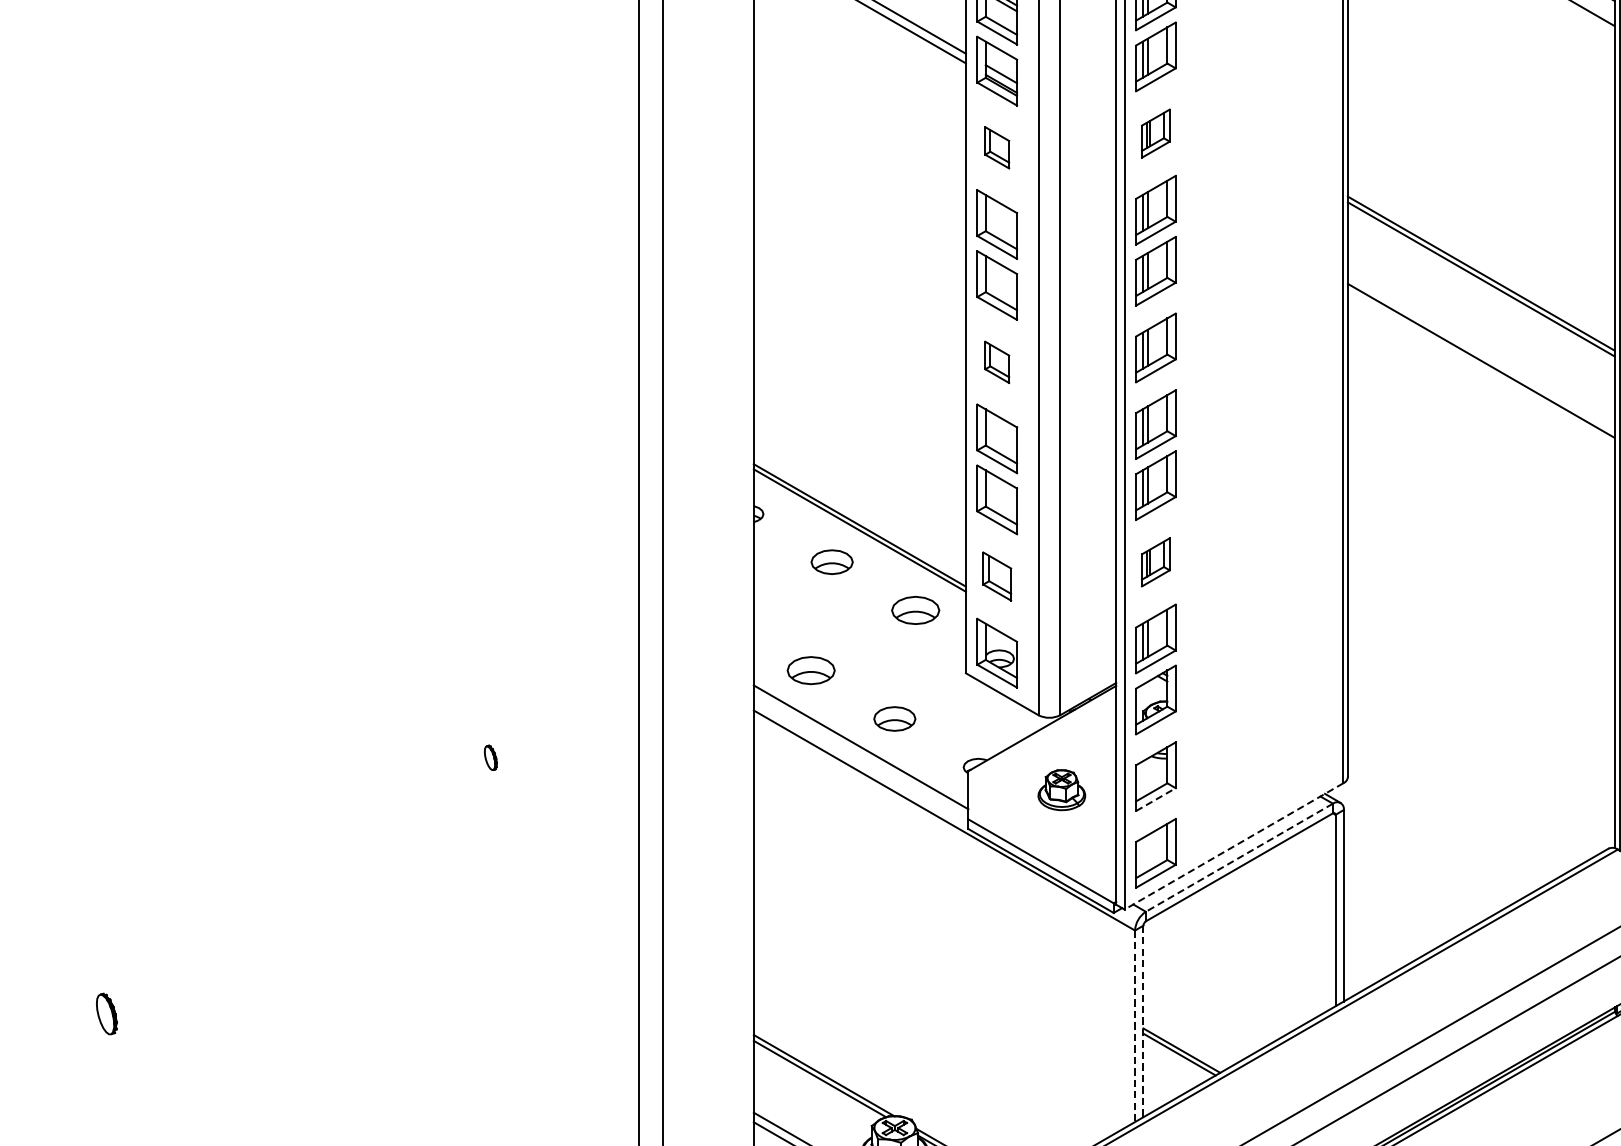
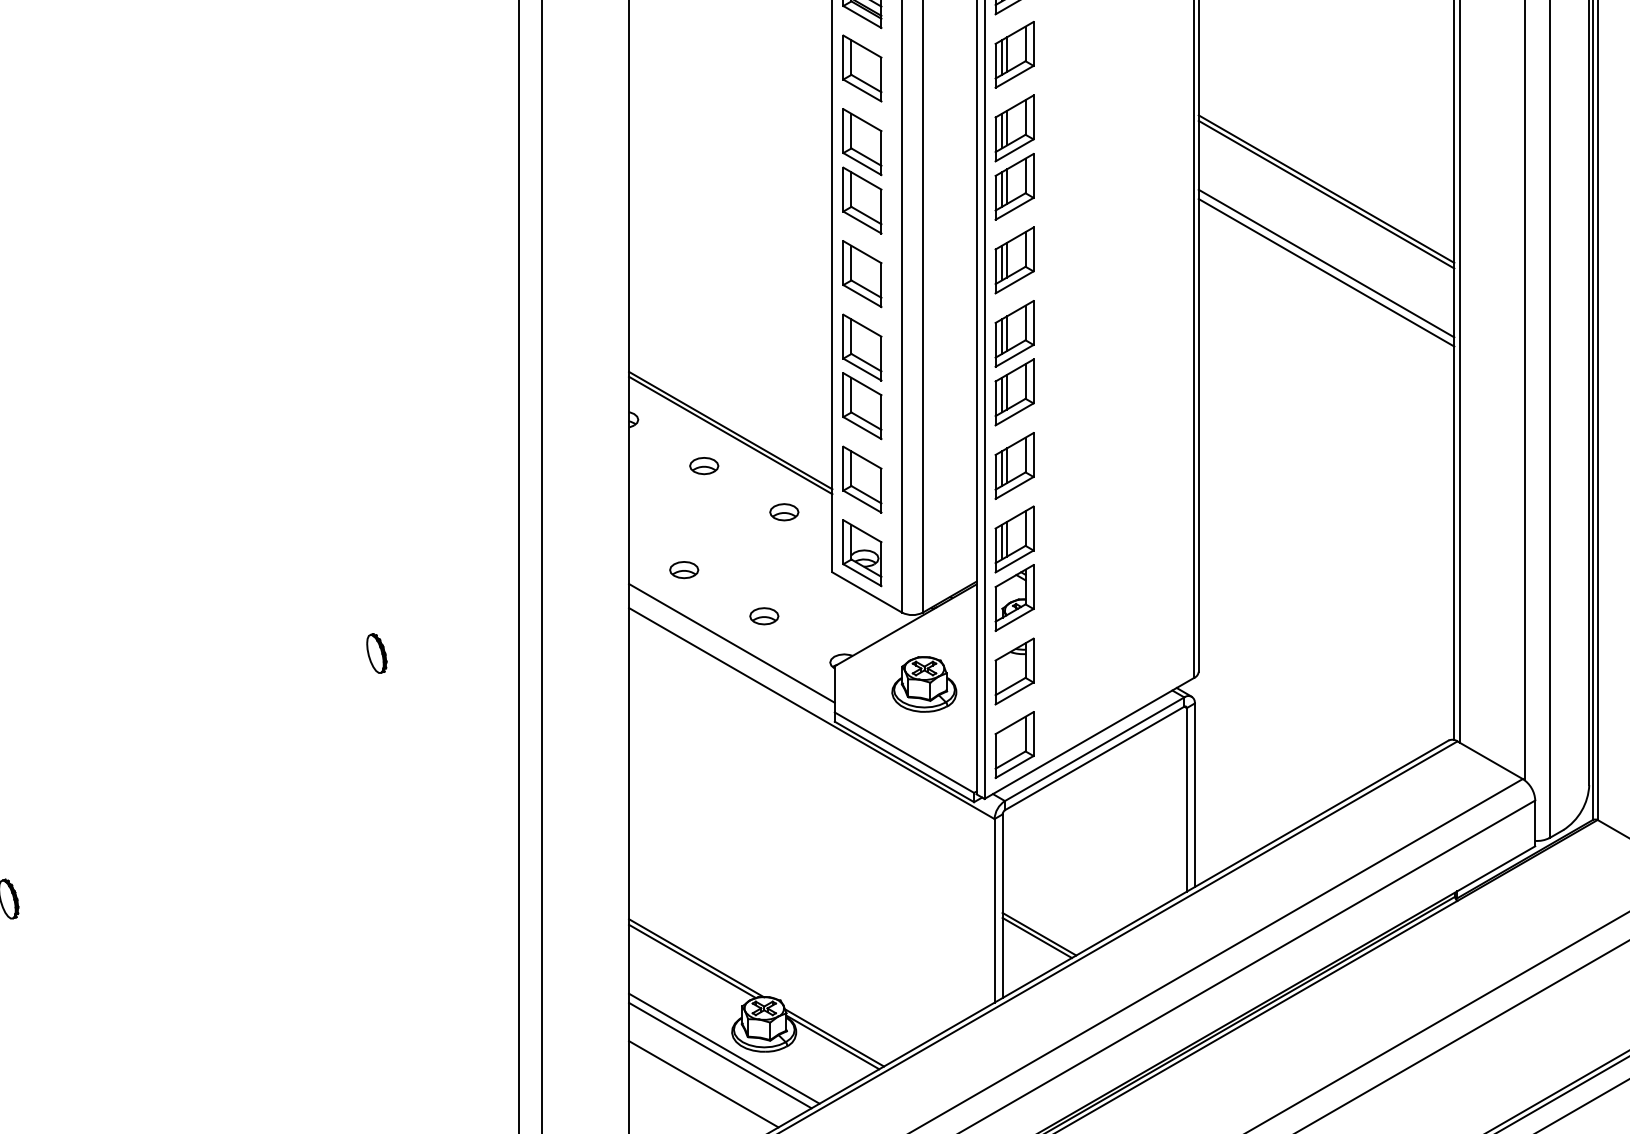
part: (1155, 133) -> (1014, 54), size x1.43
part: (997, 147) -> (862, 68), size x1.67
line: (1481, 351) -> (1326, 263), added
part: (997, 362) -> (862, 274), size x1.67
part: (1155, 561) -> (1014, 465), size x1.43
part: (832, 562) -> (704, 466), size x0.71
part: (997, 576) -> (862, 479), size x1.43
part: (915, 610) -> (784, 512), size x0.62
part: (811, 671) -> (684, 570), size x0.62
part: (895, 719) -> (764, 616), size x0.71
part: (490, 757) -> (376, 653), size x1.67
part: (1061, 790) -> (924, 684), size x1.43
line: (1155, 799) -> (1014, 693), dashed -> solid
line: (1234, 846) -> (1089, 738), dashed -> solid
line: (1239, 858) -> (1094, 749), dashed -> solid
line: (1143, 1021) -> (1002, 906), dashed -> solid
line: (1134, 1025) -> (994, 910), dashed -> solid

